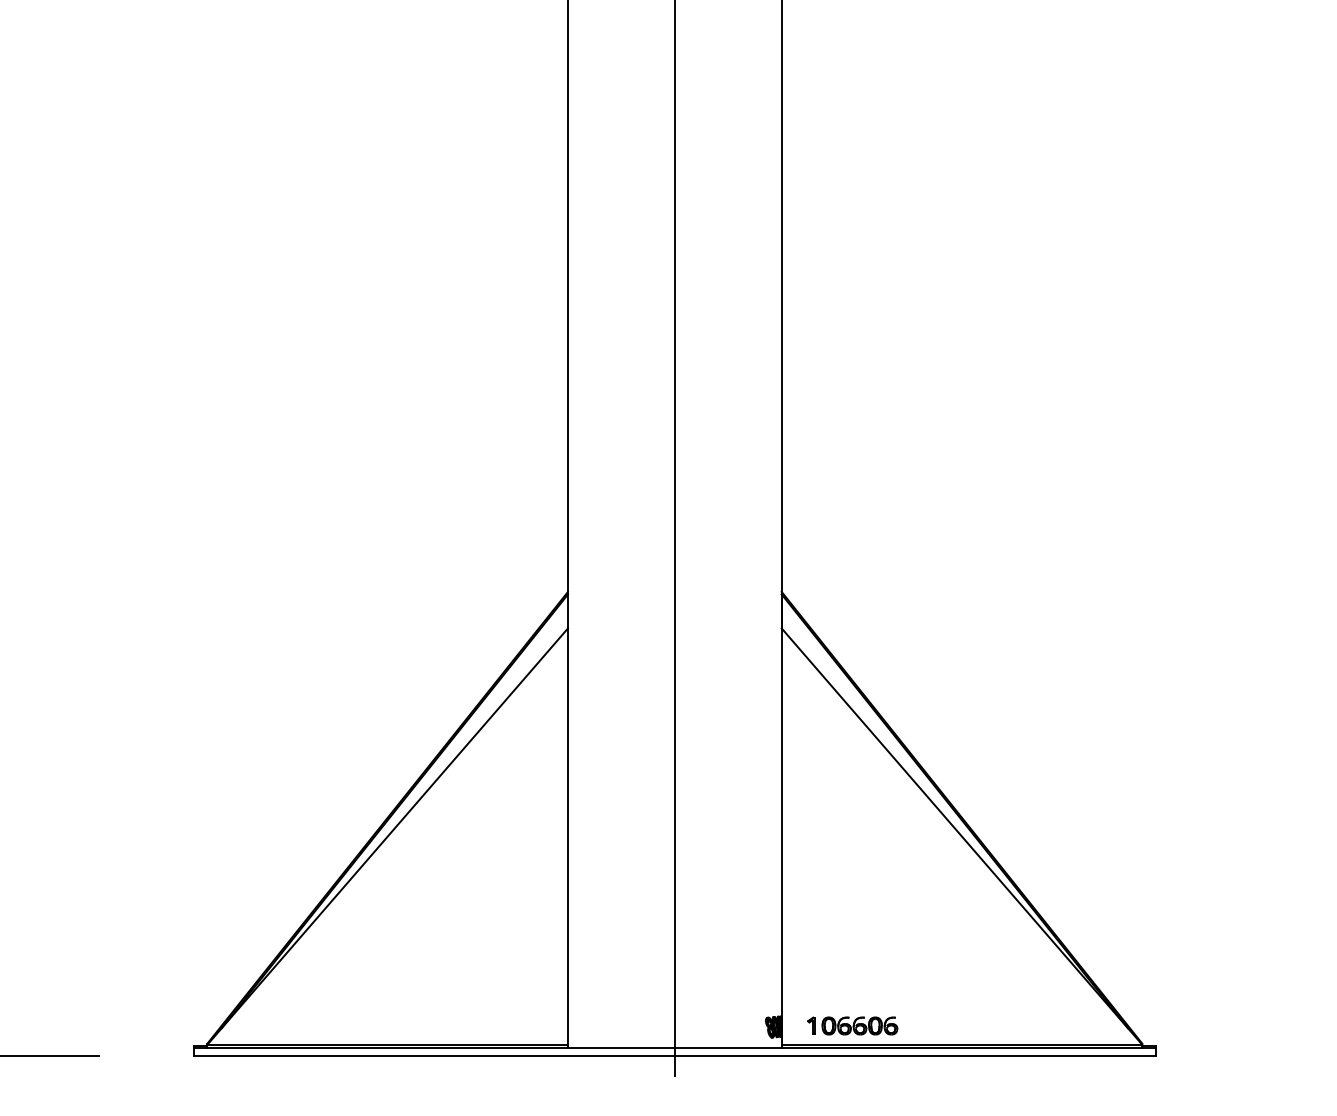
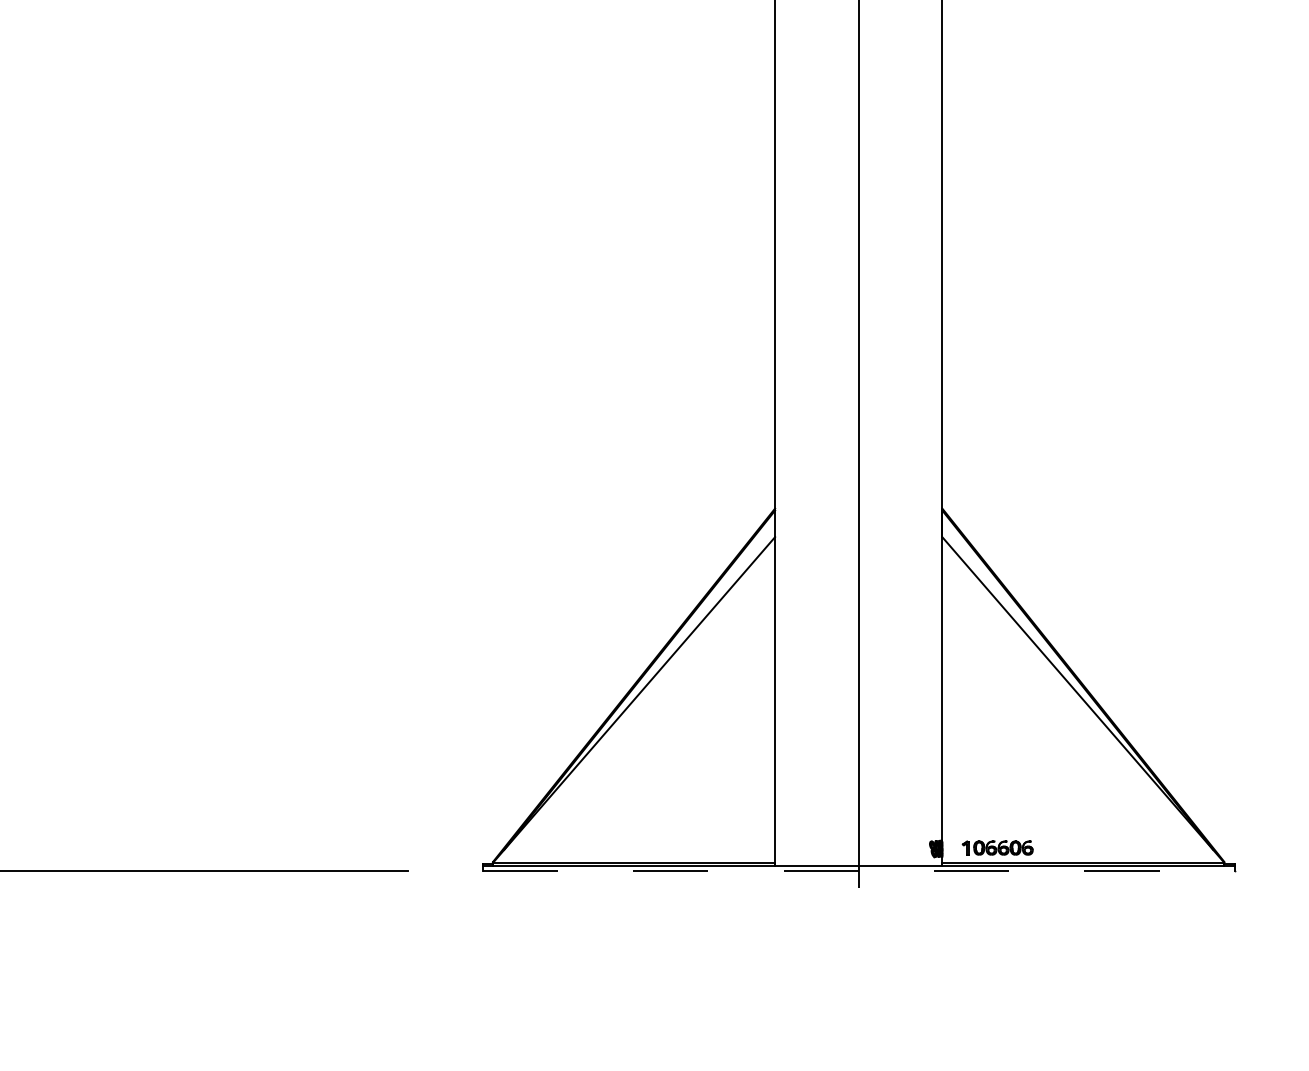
line: (675, 1055) -> (859, 871), solid -> dashed

